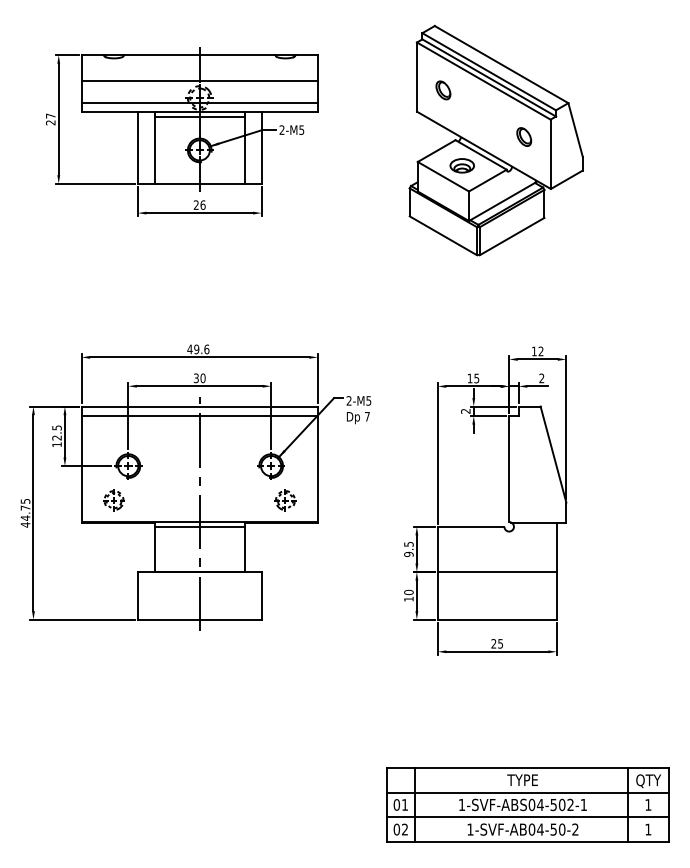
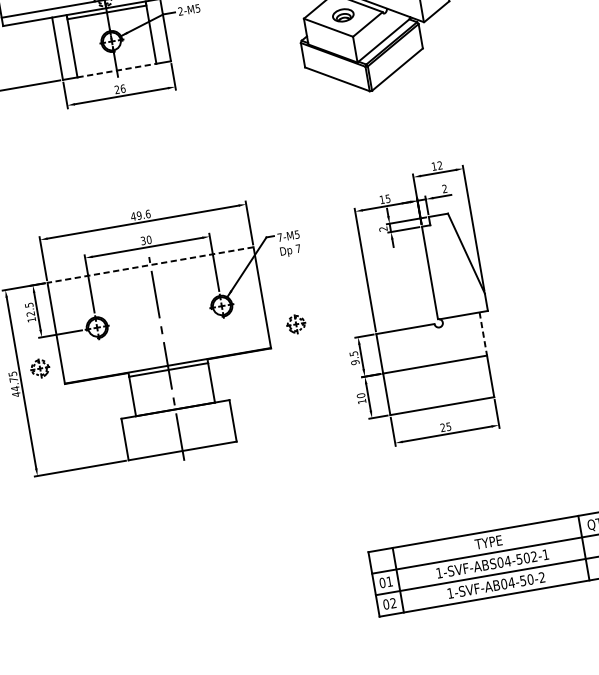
line: (200, 183) -> (117, 70), solid -> dashed
text: (348, 400) -> (279, 237), 2-M5 -> 7-M5
line: (199, 406) -> (150, 265), solid -> dashed
line: (199, 416) -> (151, 273), removed
part: (113, 500) -> (39, 368), moved
part: (285, 500) -> (296, 324), moved
line: (556, 547) -> (483, 334), solid -> dashed

